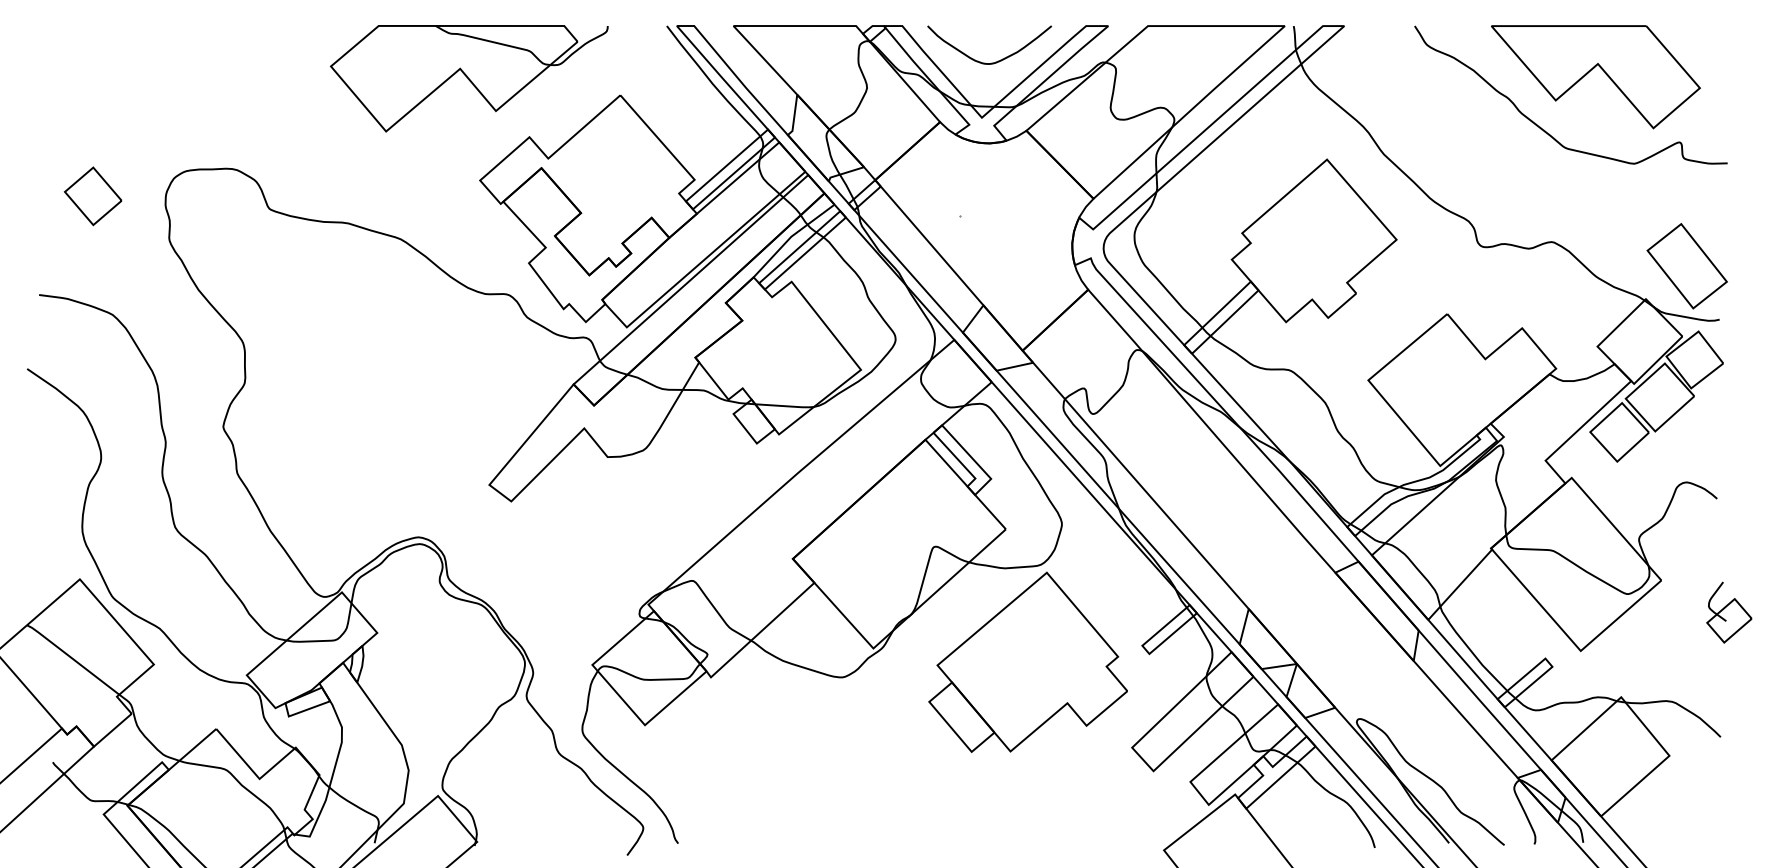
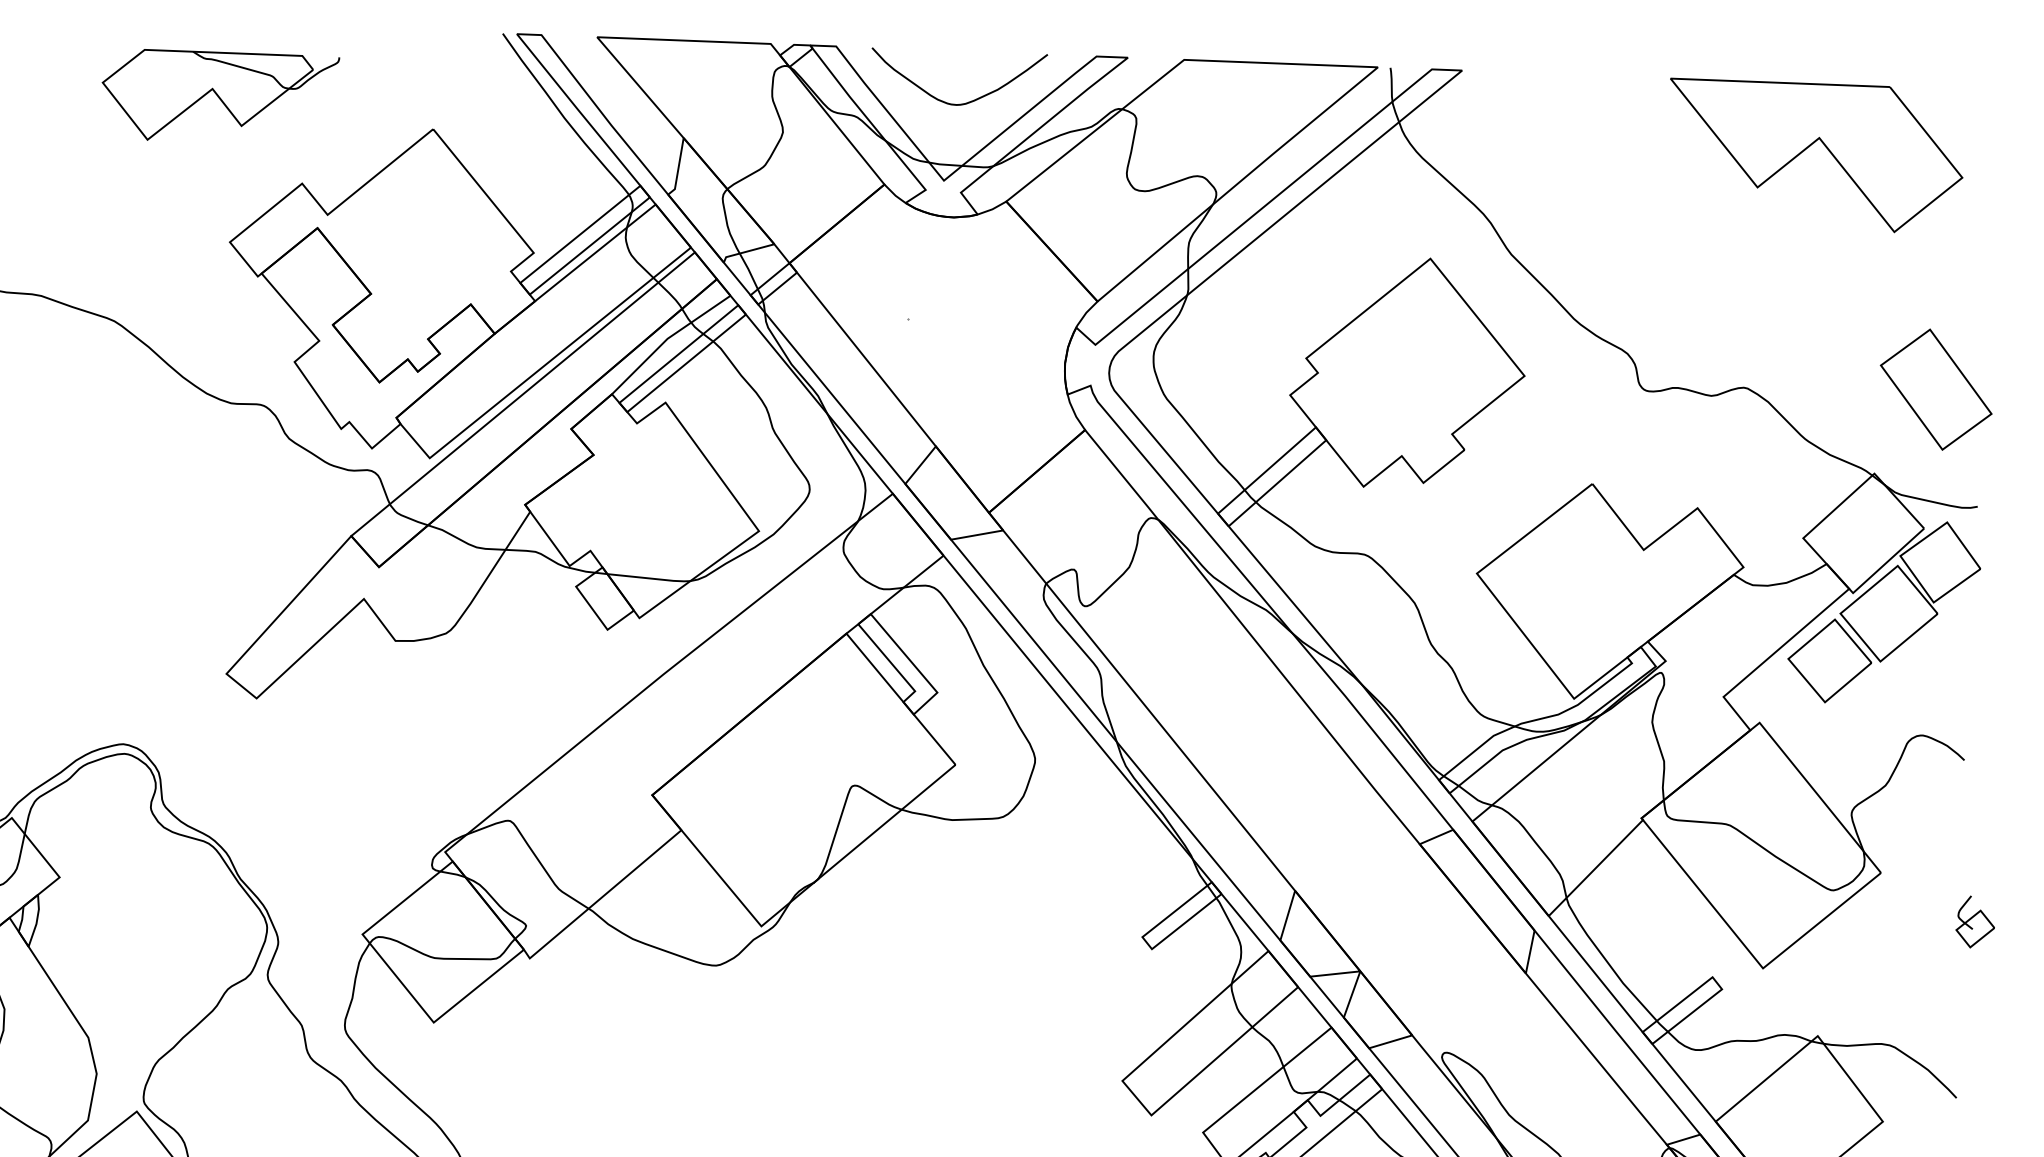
part: (468, 78) -> (219, 97), size x0.6
curve: (1544, 129) -> (1740, 227), removed
part: (1686, 266) -> (1935, 389), moved
part: (1729, 612) -> (1975, 921), size x0.6
part: (1027, 661) -> (978, 953), removed

